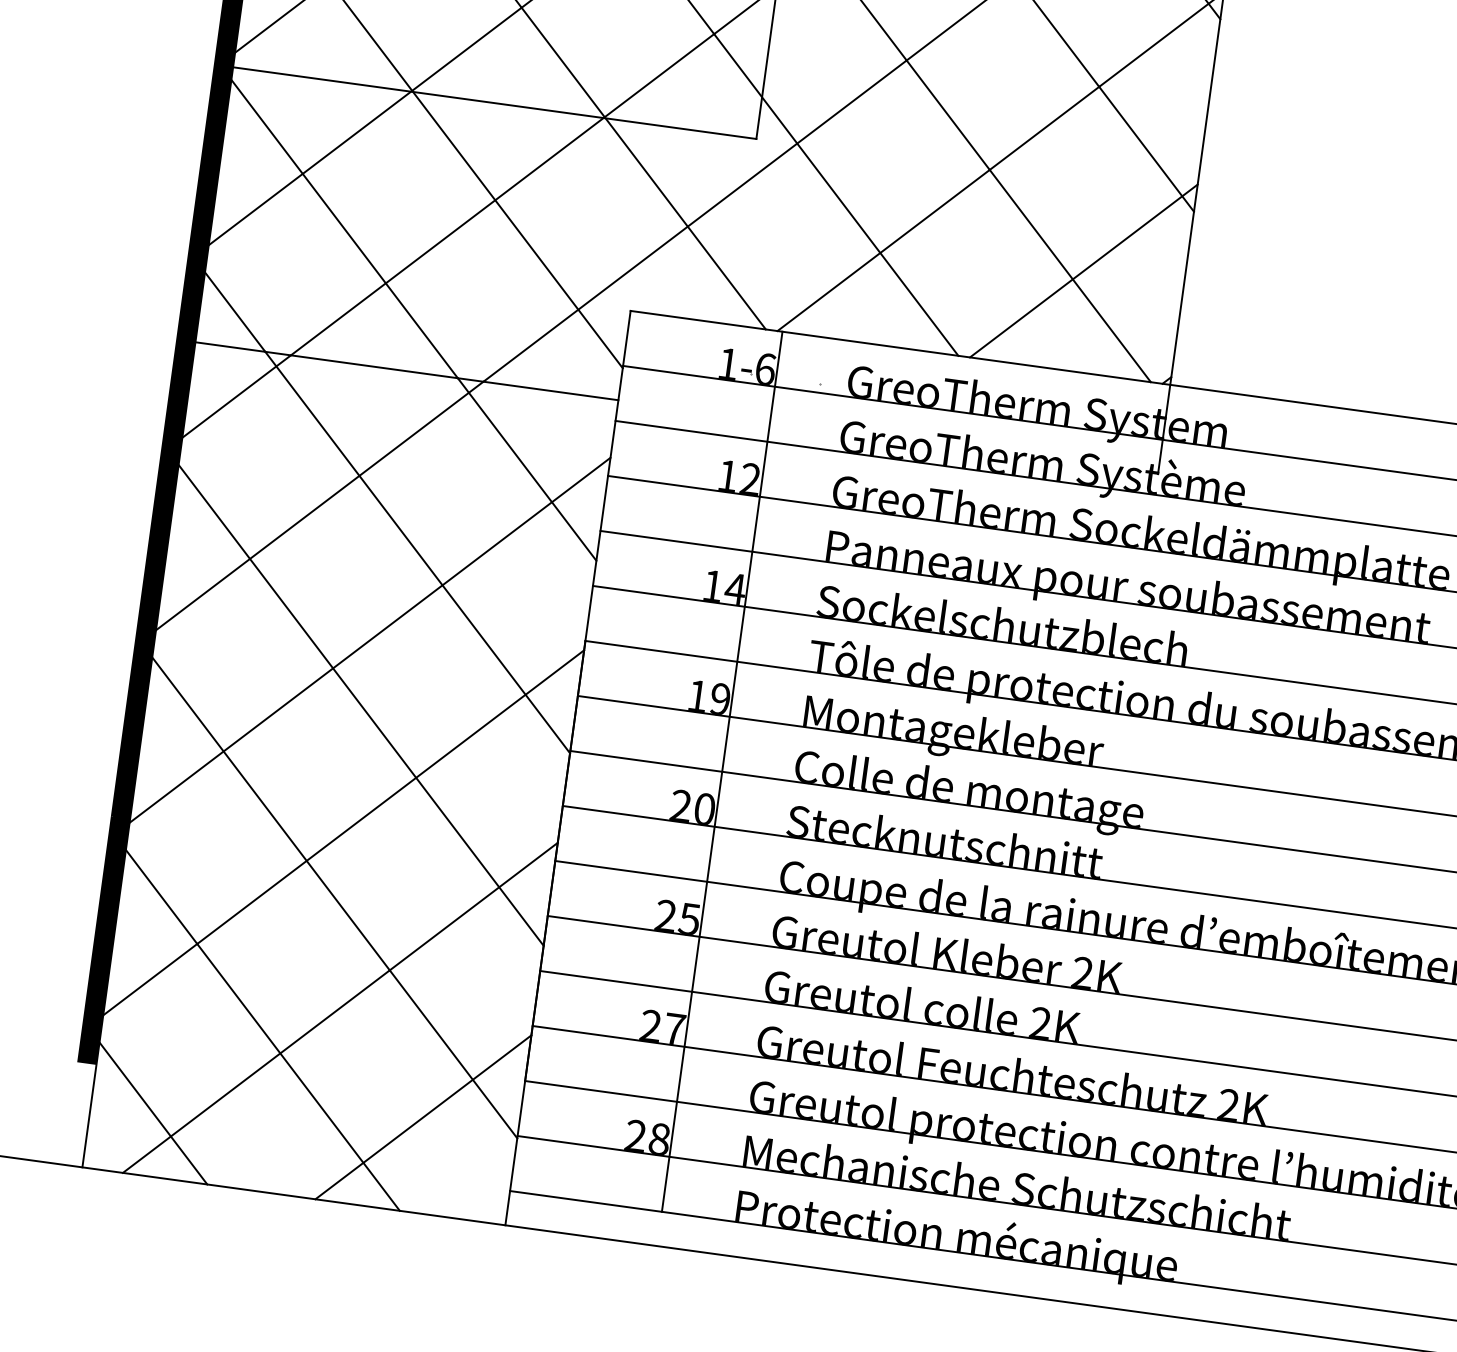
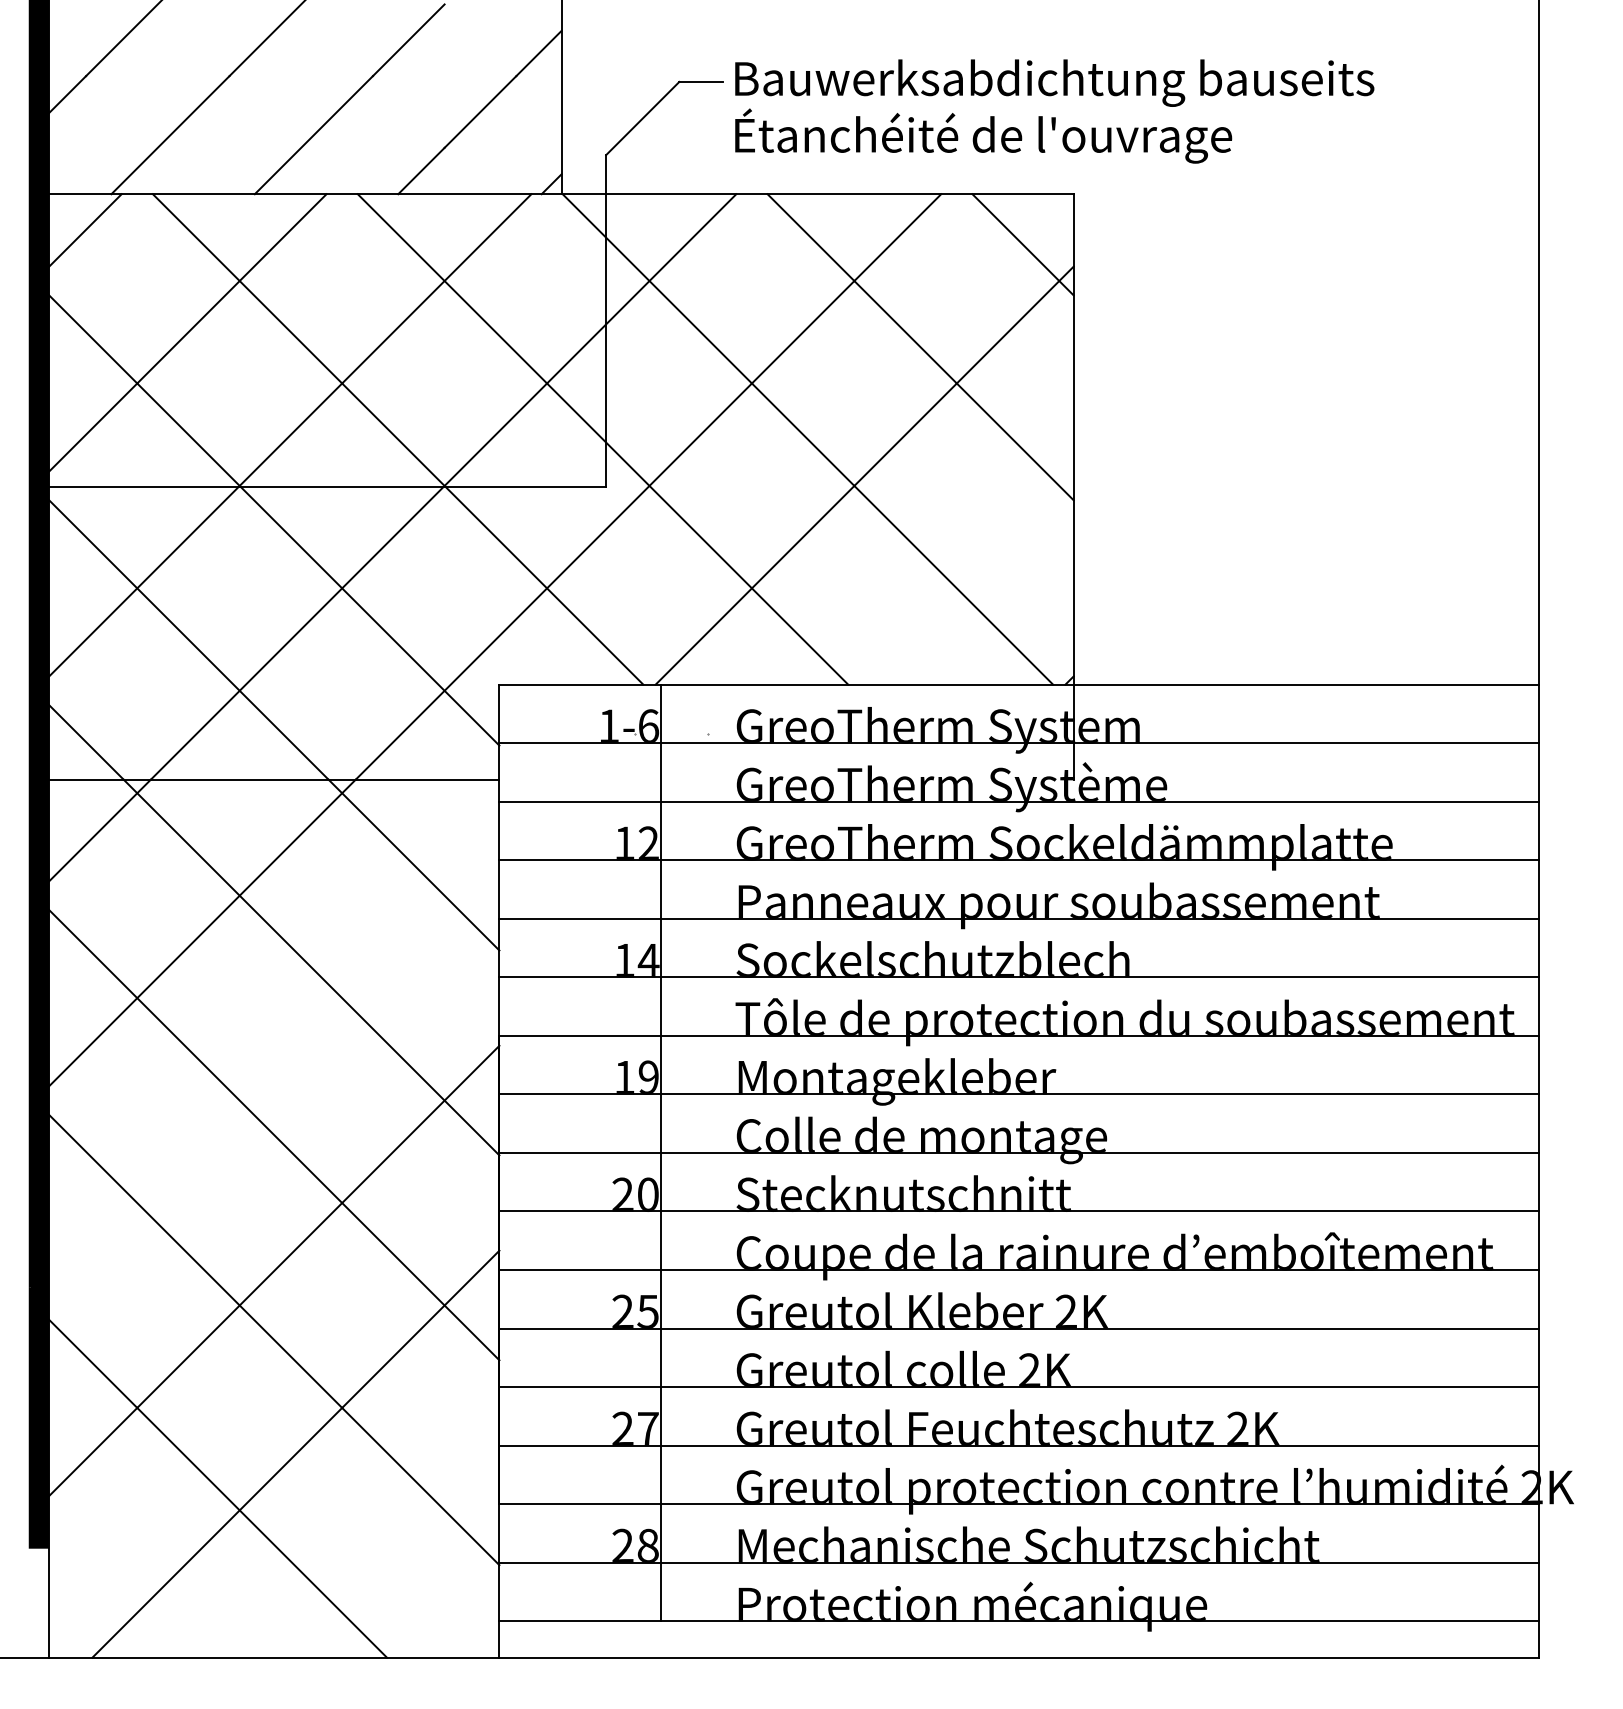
line: (1083, 270) -> (966, 577), removed
line: (370, 639) -> (274, 1065), removed
line: (153, 1112) -> (115, 1590), removed
line: (423, 1117) -> (398, 1556), removed

